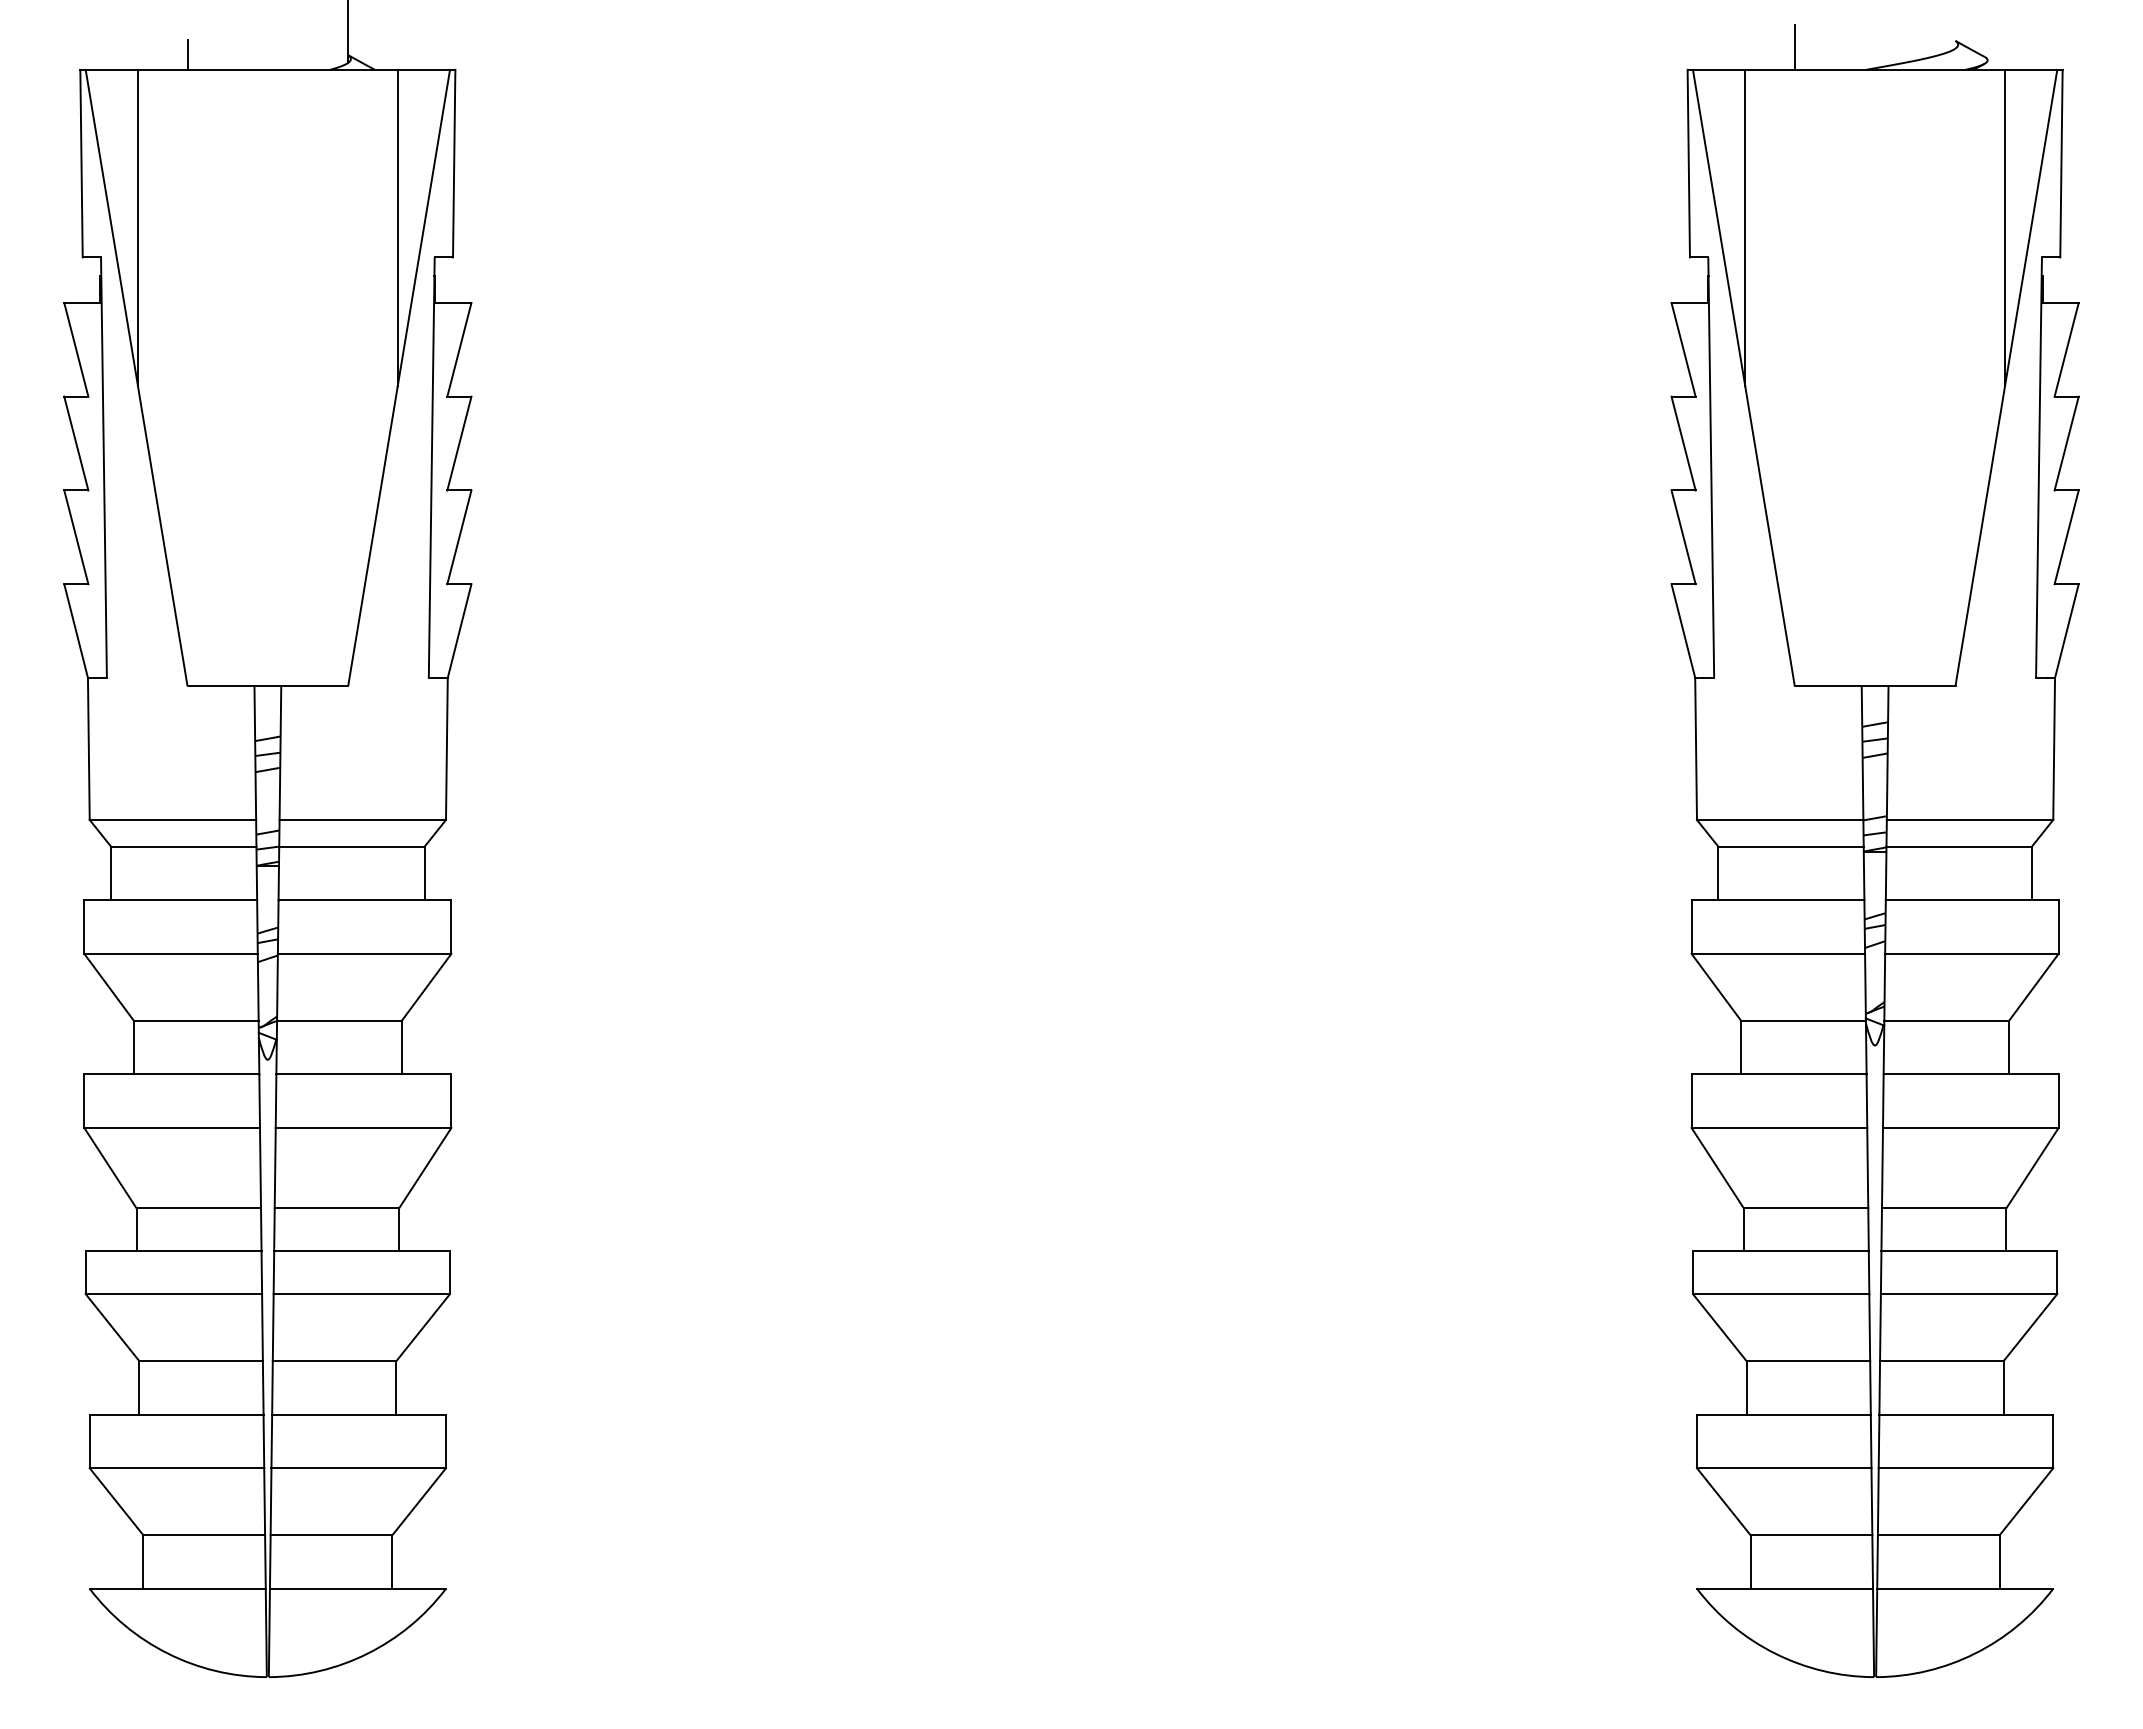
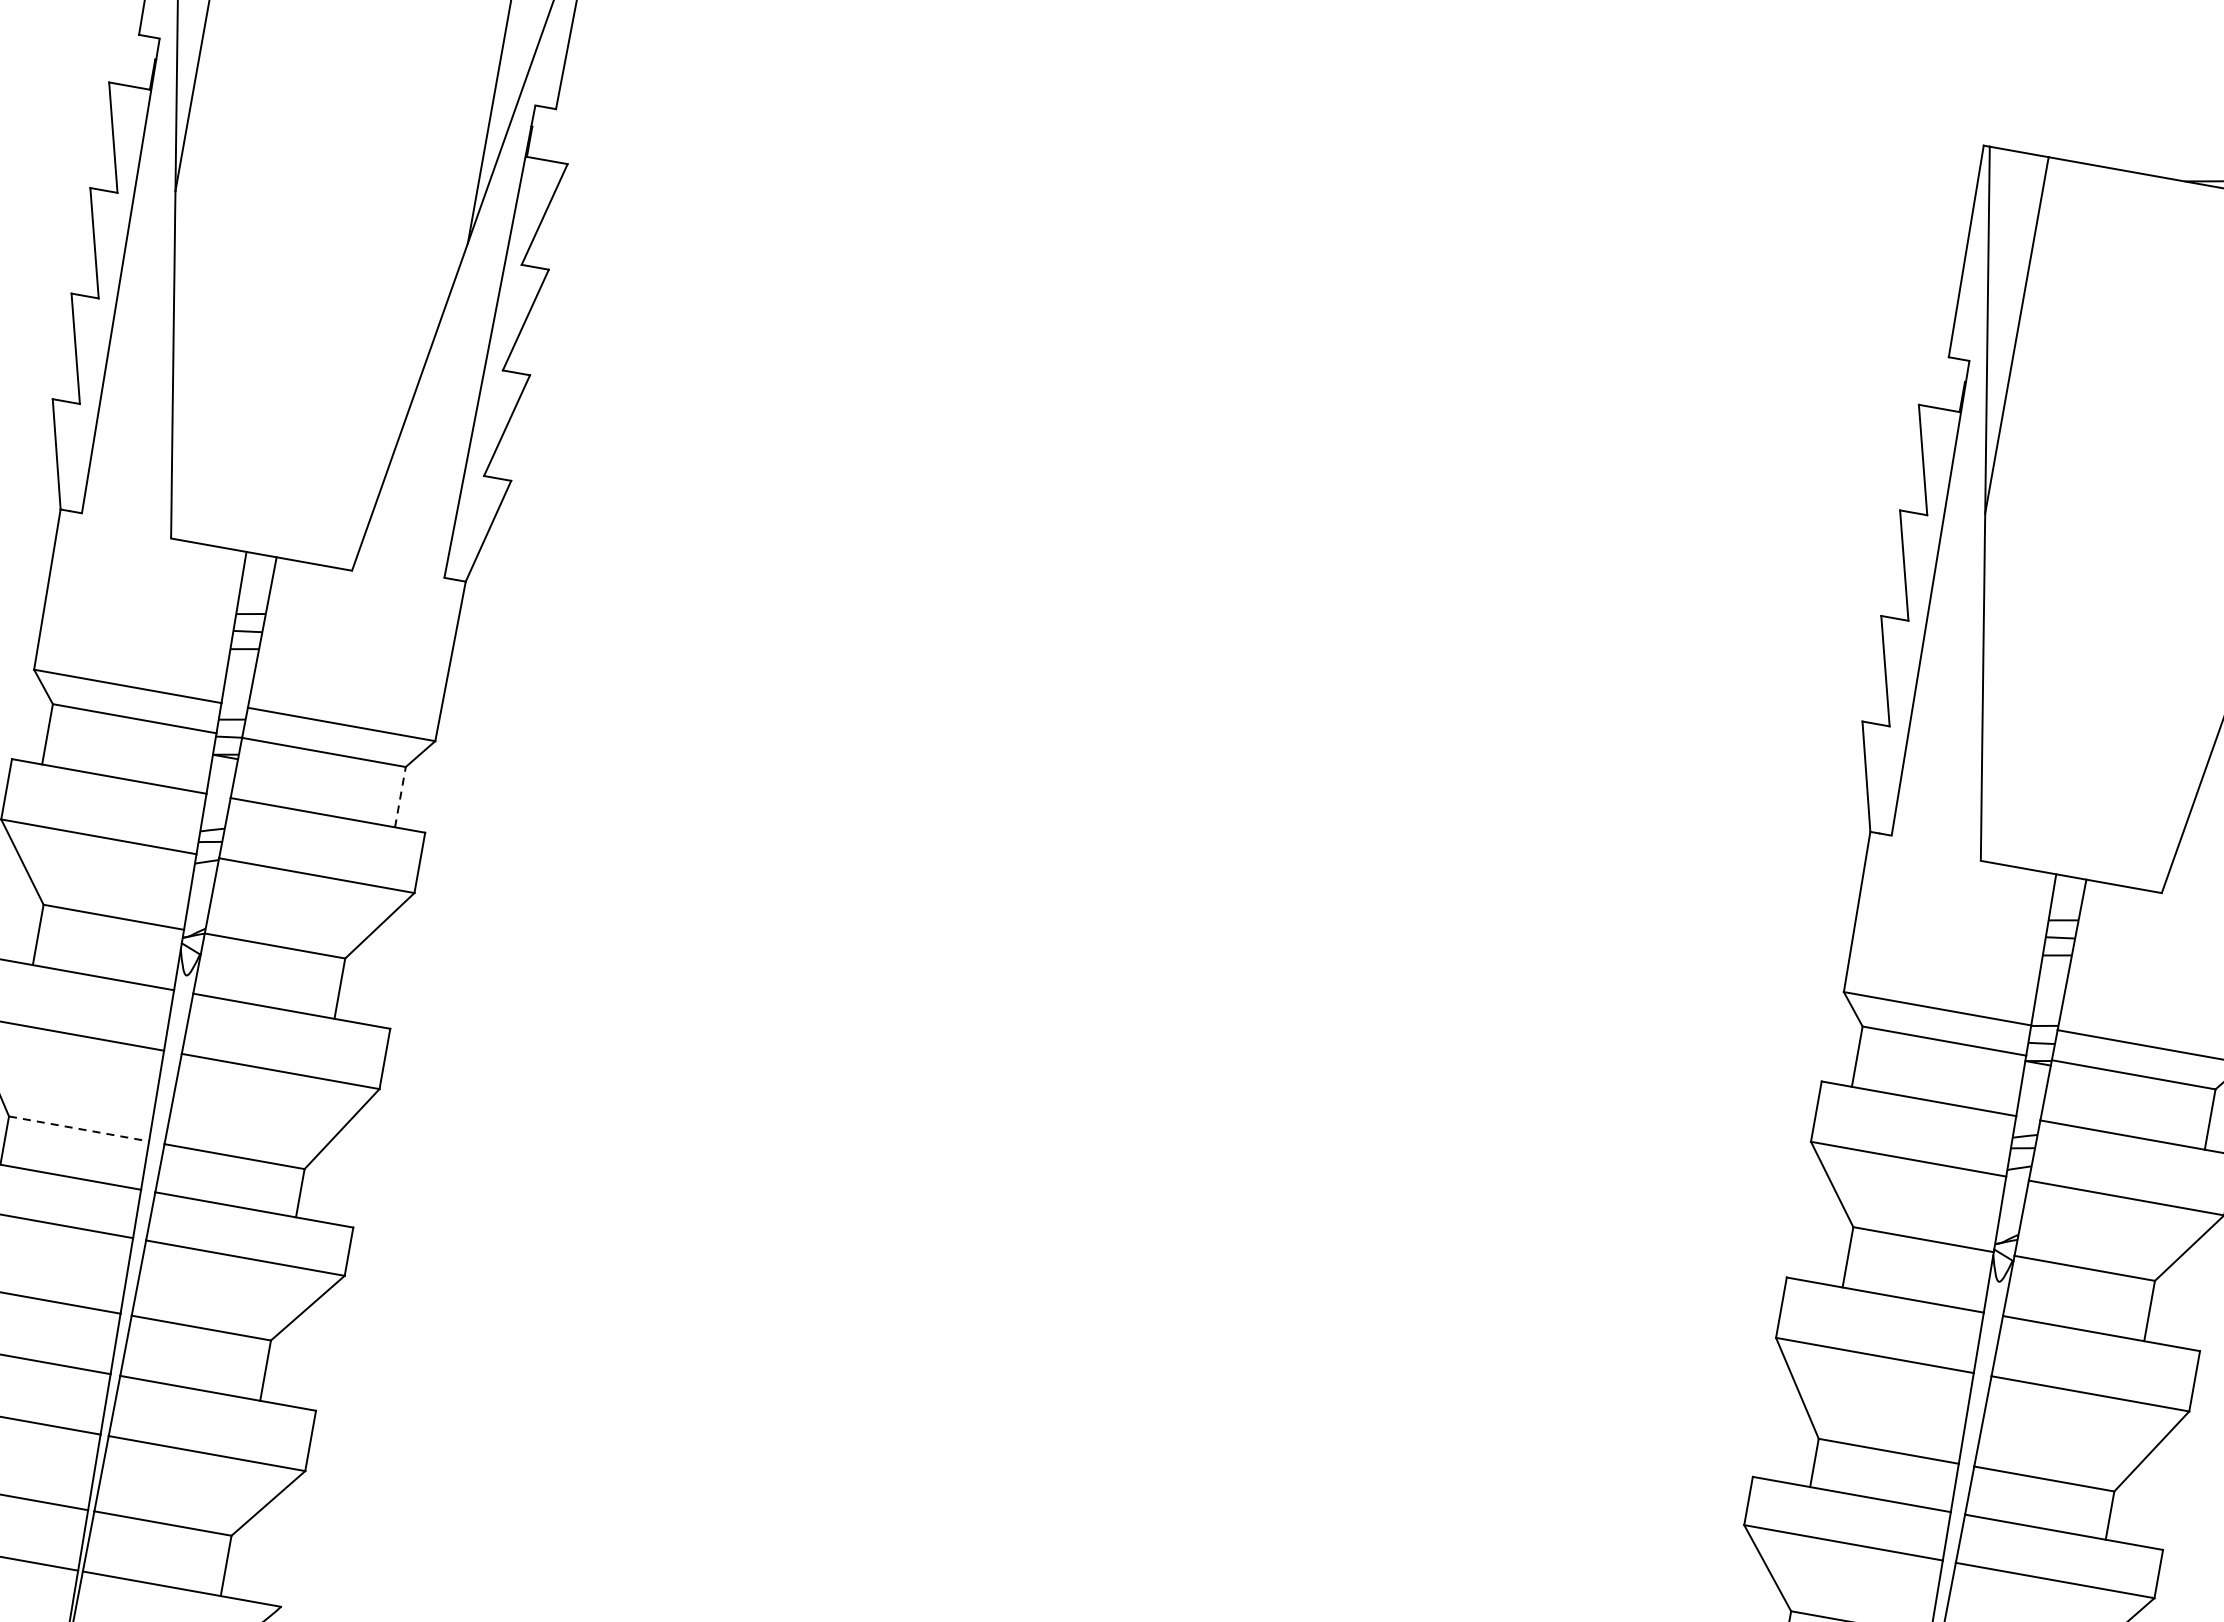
line: (1794, 47) -> (2108, 141), removed
line: (424, 873) -> (400, 797), solid -> dashed
line: (199, 1208) -> (79, 1129), solid -> dashed

